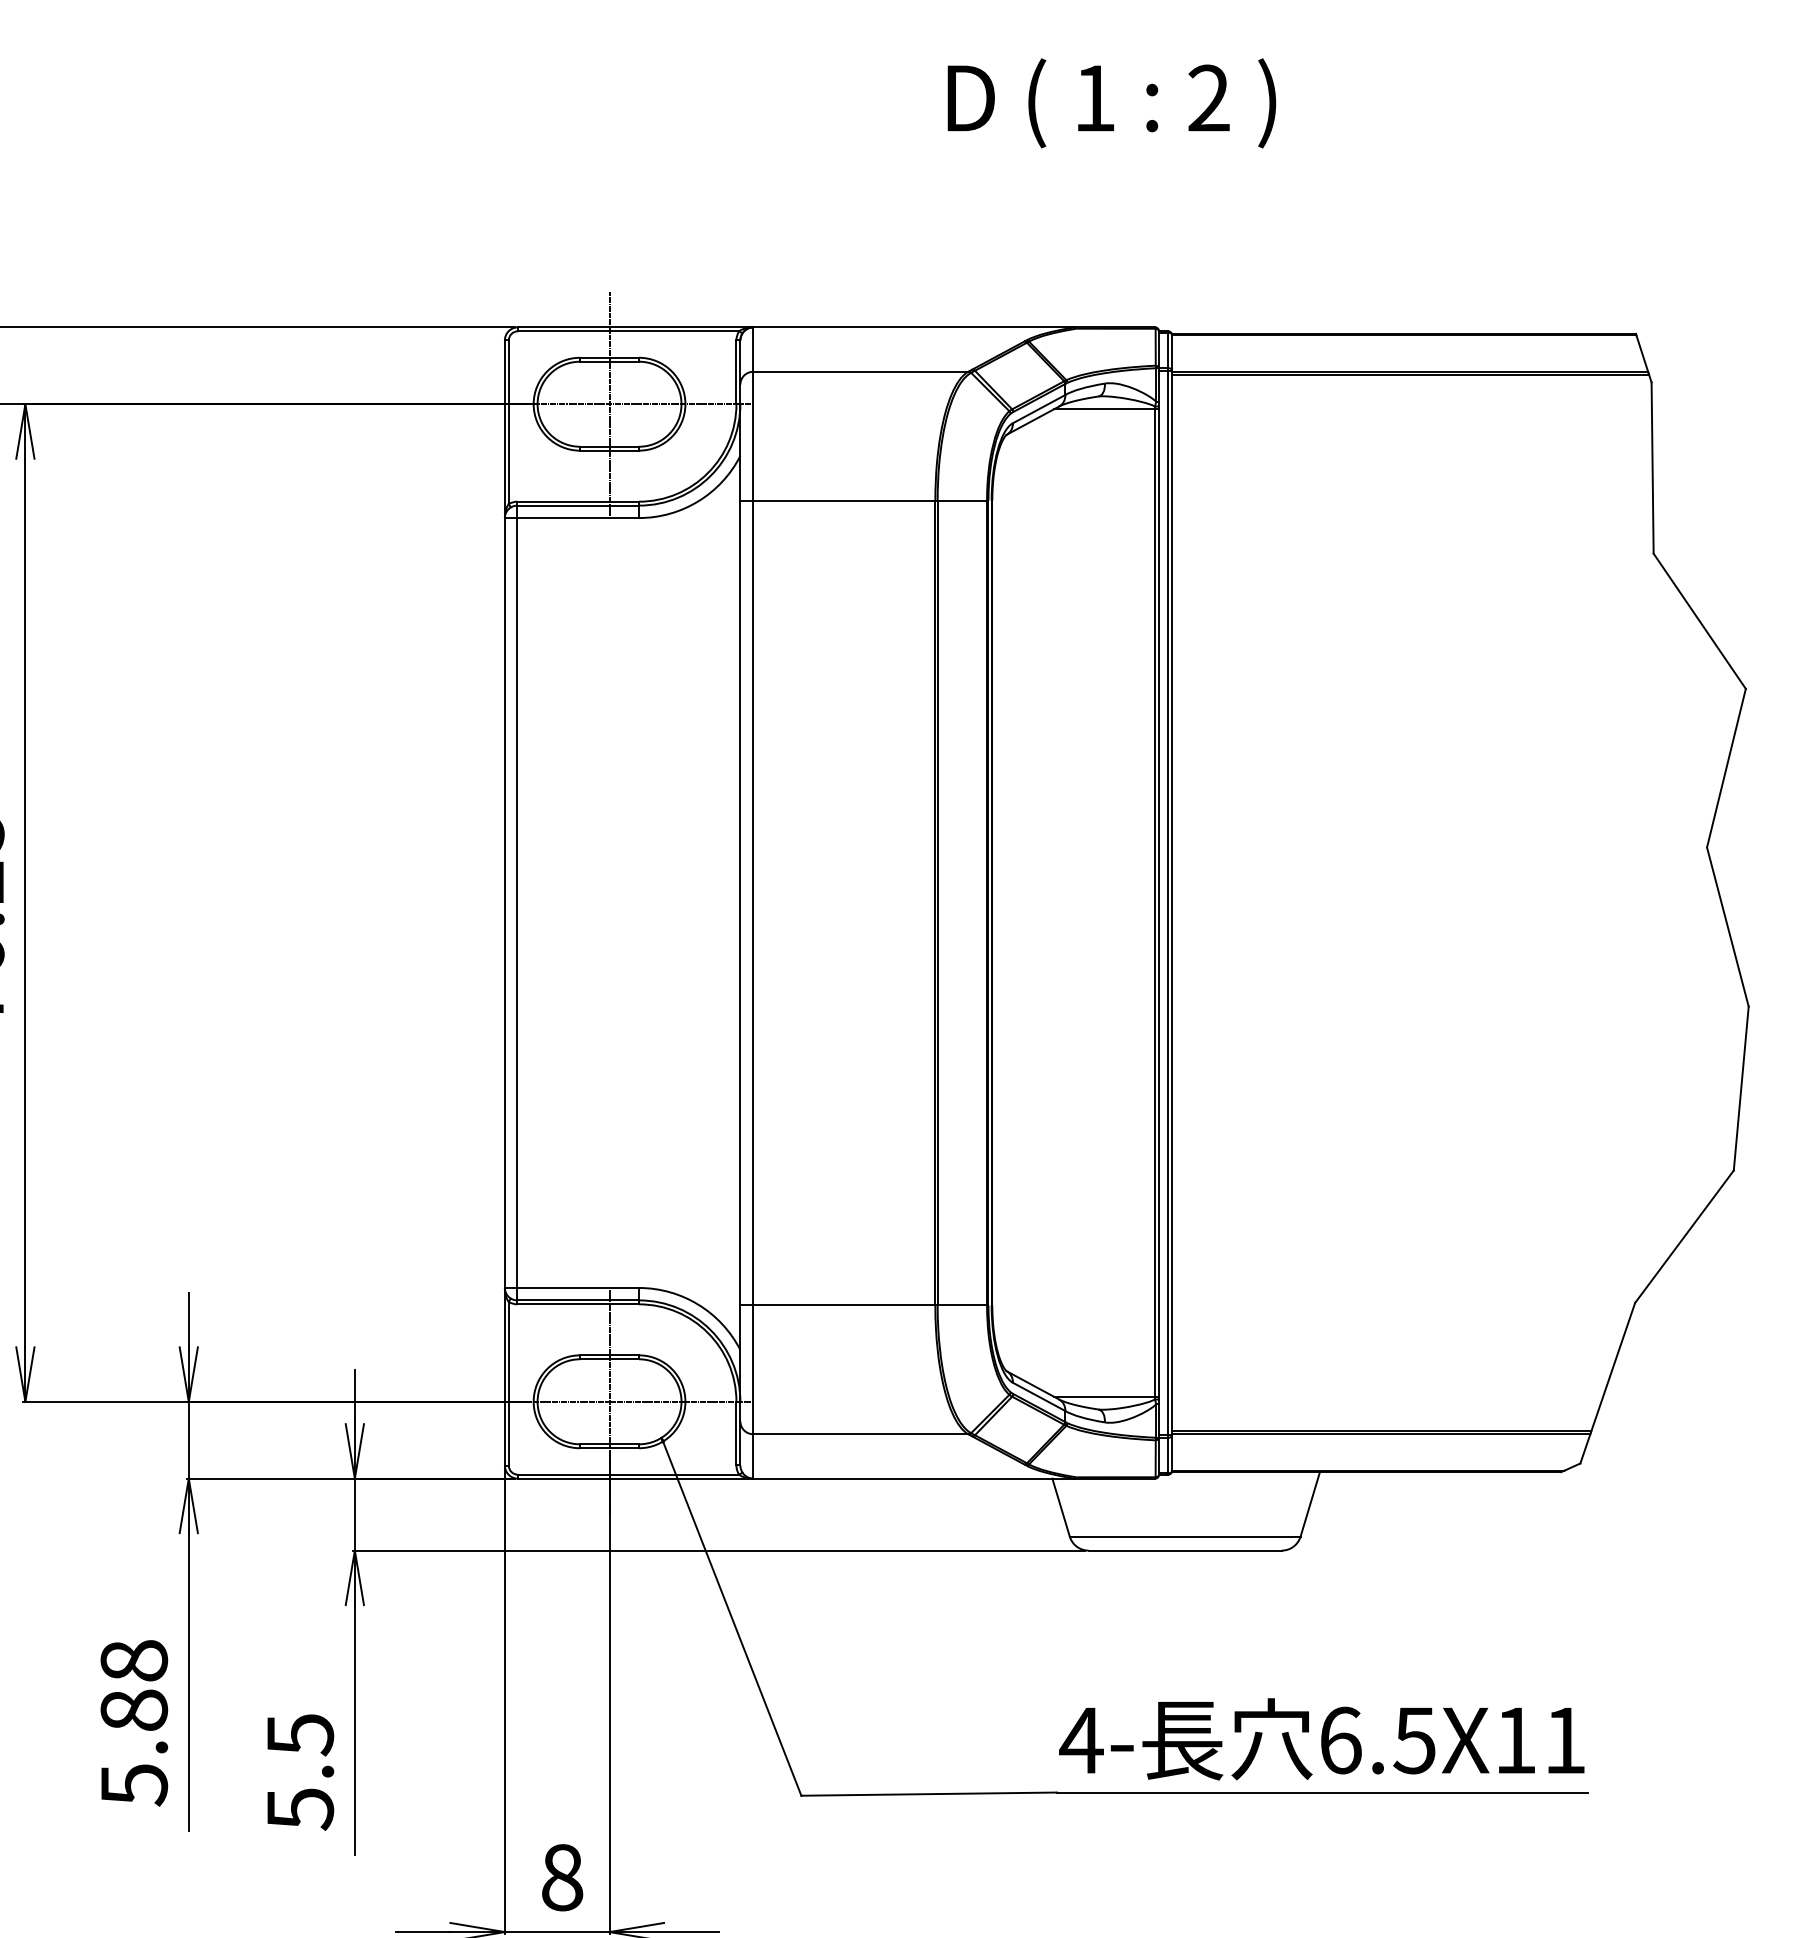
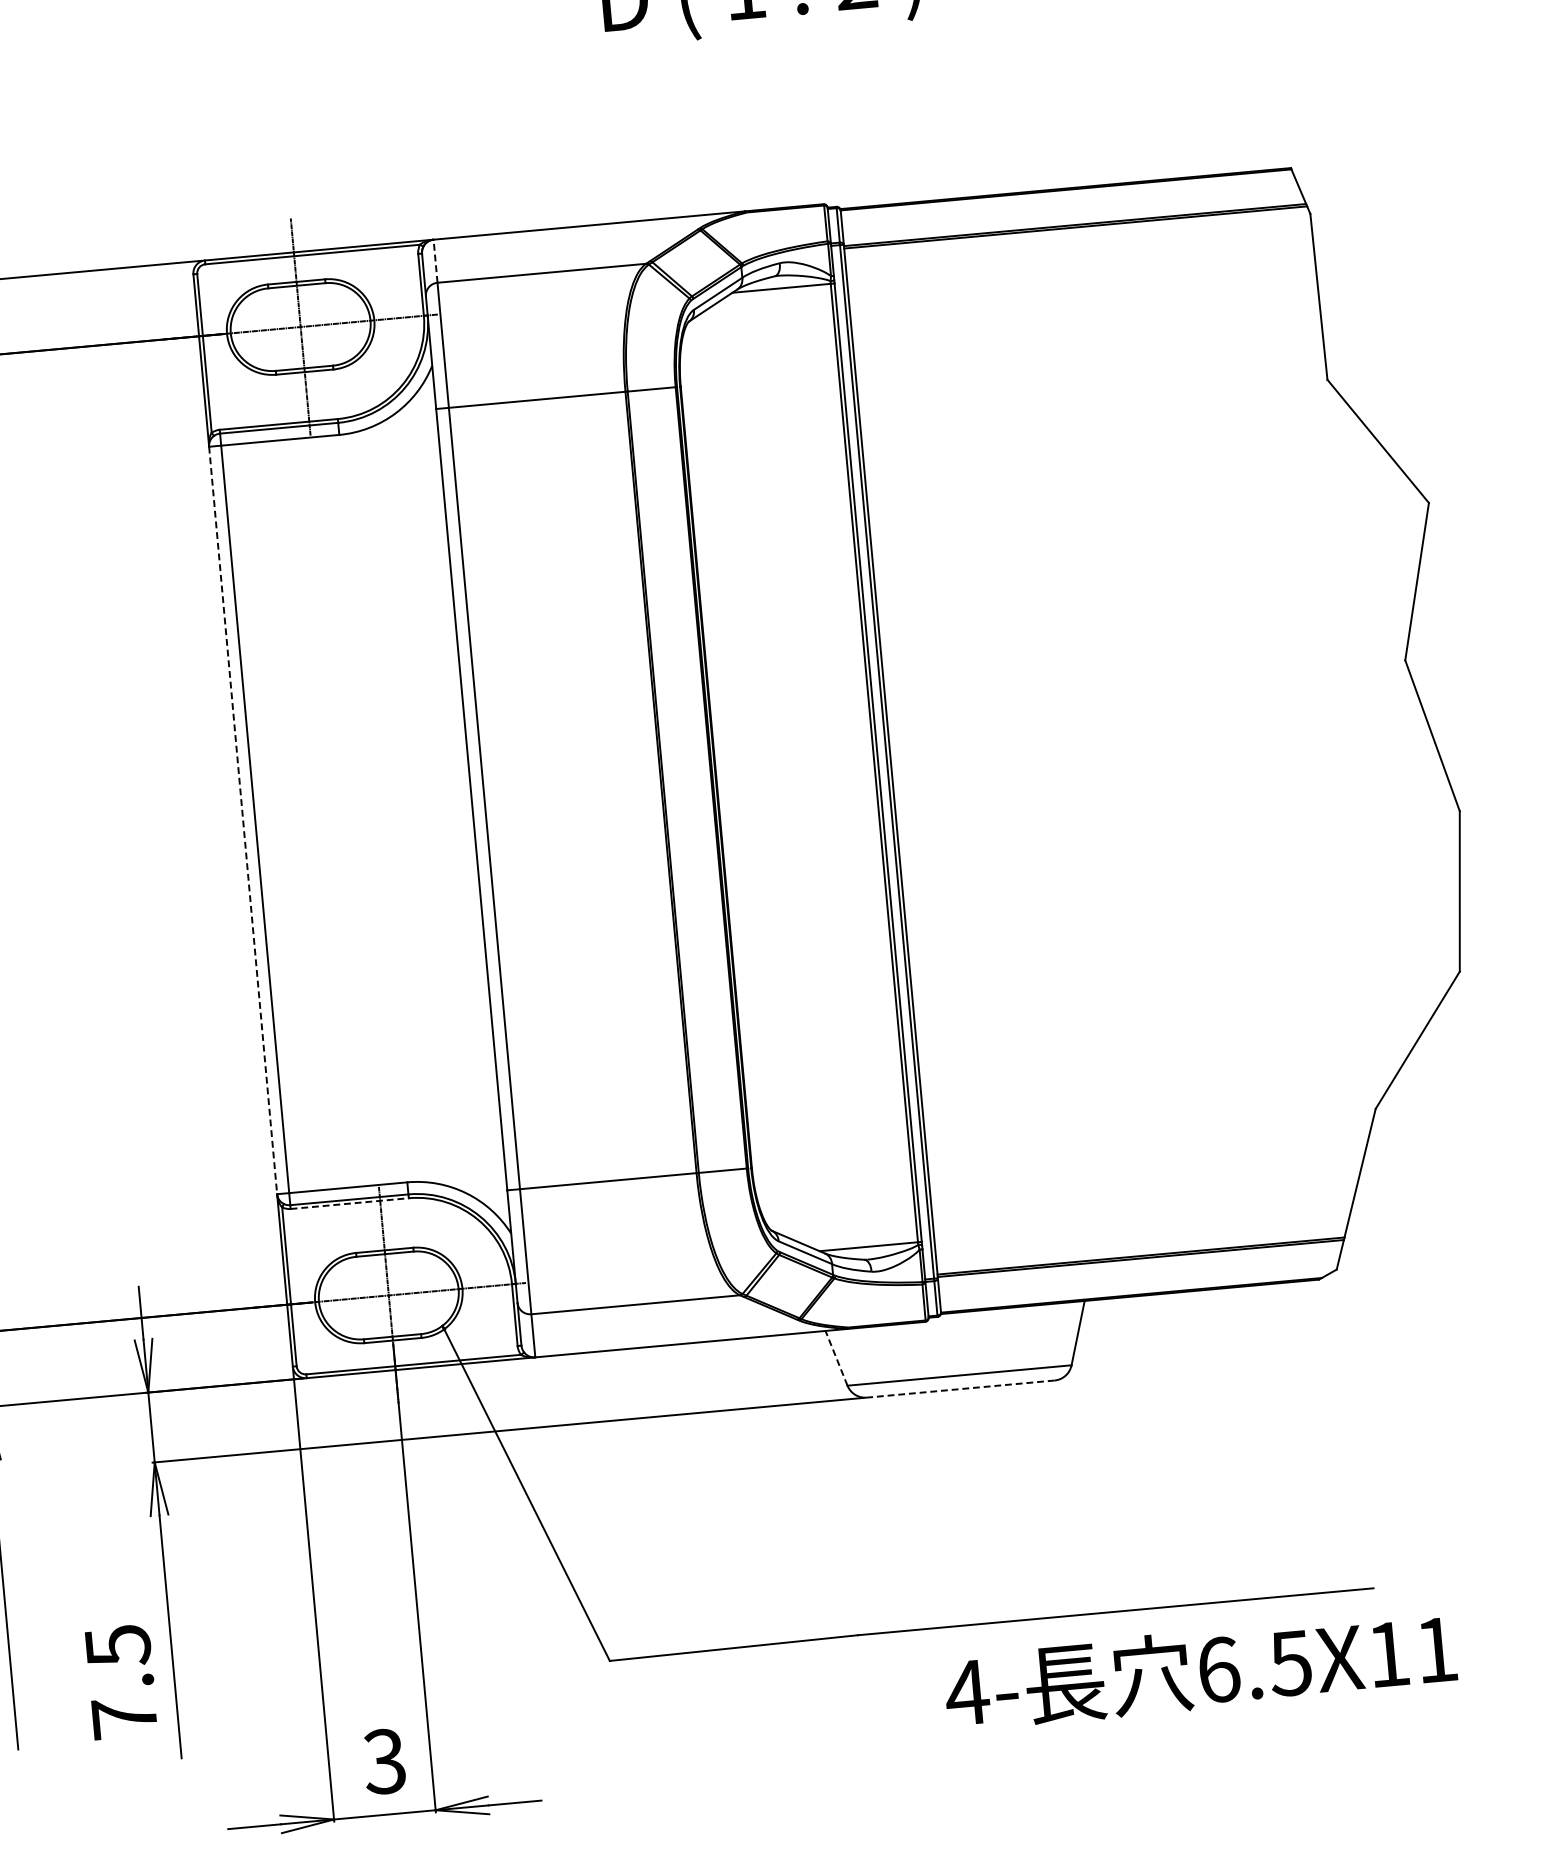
line: (753, 349) -> (435, 261), solid -> dashed
line: (504, 903) -> (242, 820), solid -> dashed
line: (578, 1304) -> (350, 1203), solid -> dashed
line: (1060, 1507) -> (835, 1358), solid -> dashed
line: (1185, 1550) -> (961, 1388), solid -> dashed
text: (1321, 1739) -> (1200, 1670), moved
text: (300, 1809) -> (124, 1718), 5.5 -> 7.5
text: (561, 1877) -> (384, 1761), 8 -> 3

